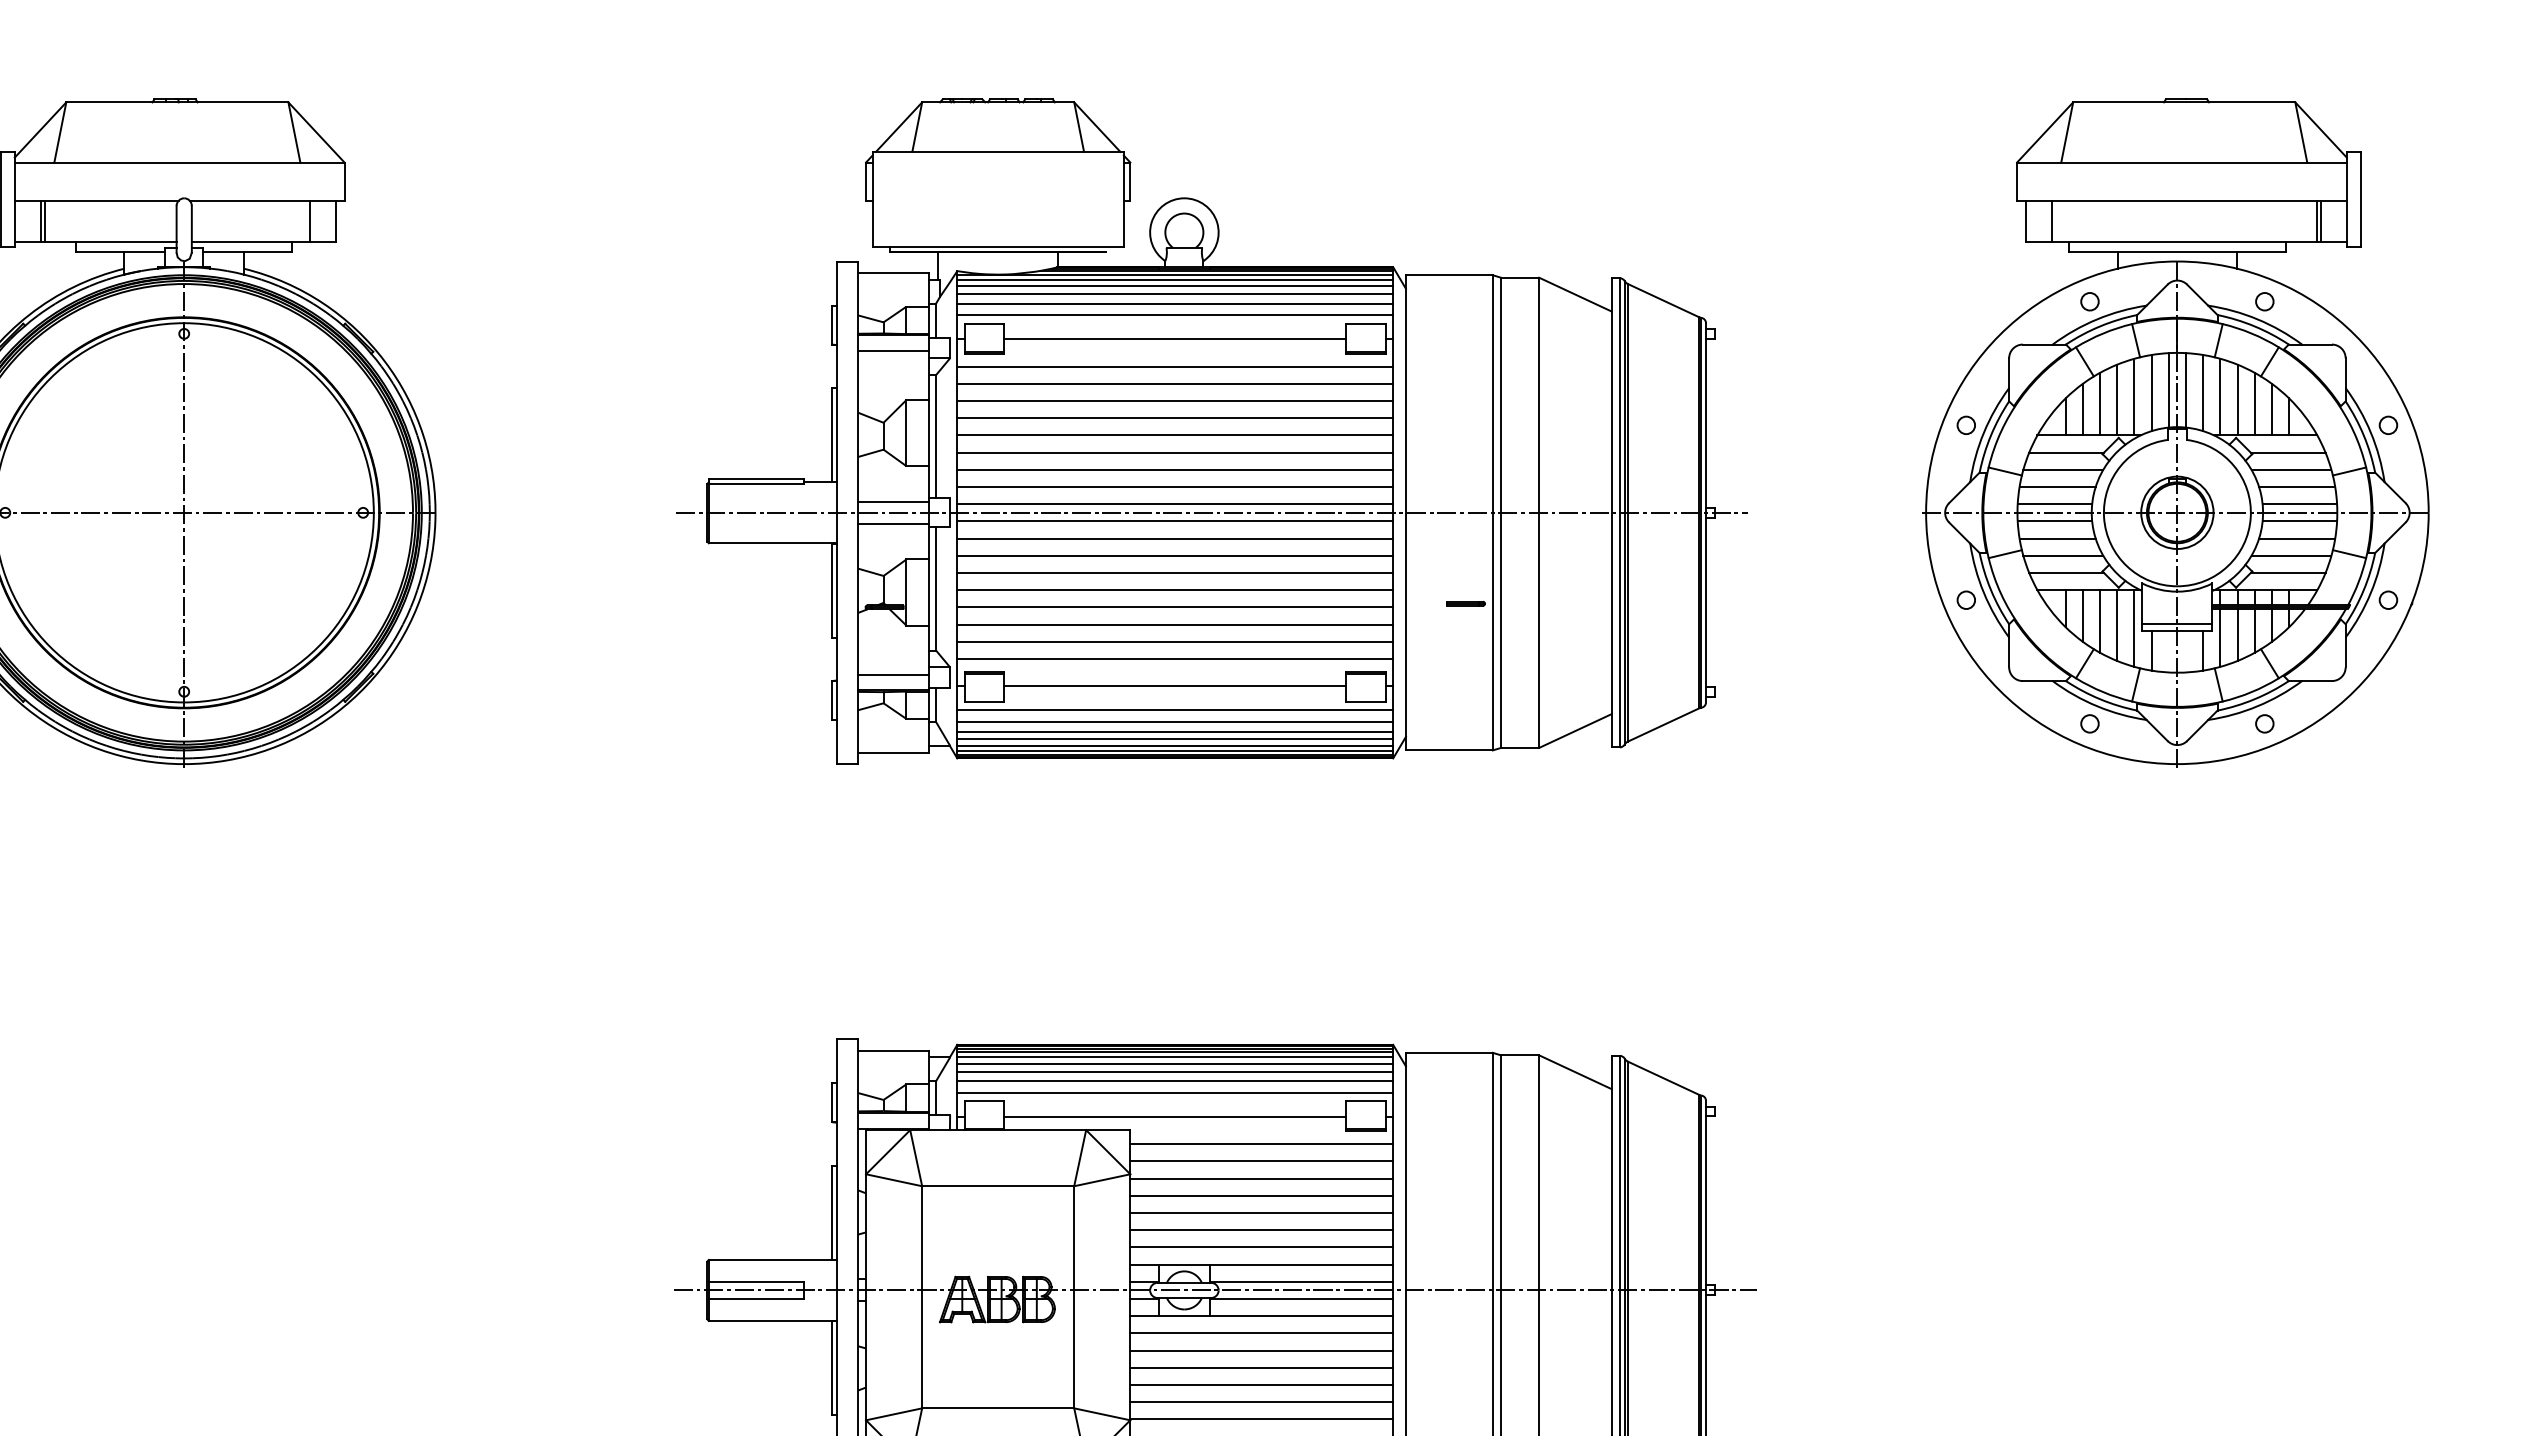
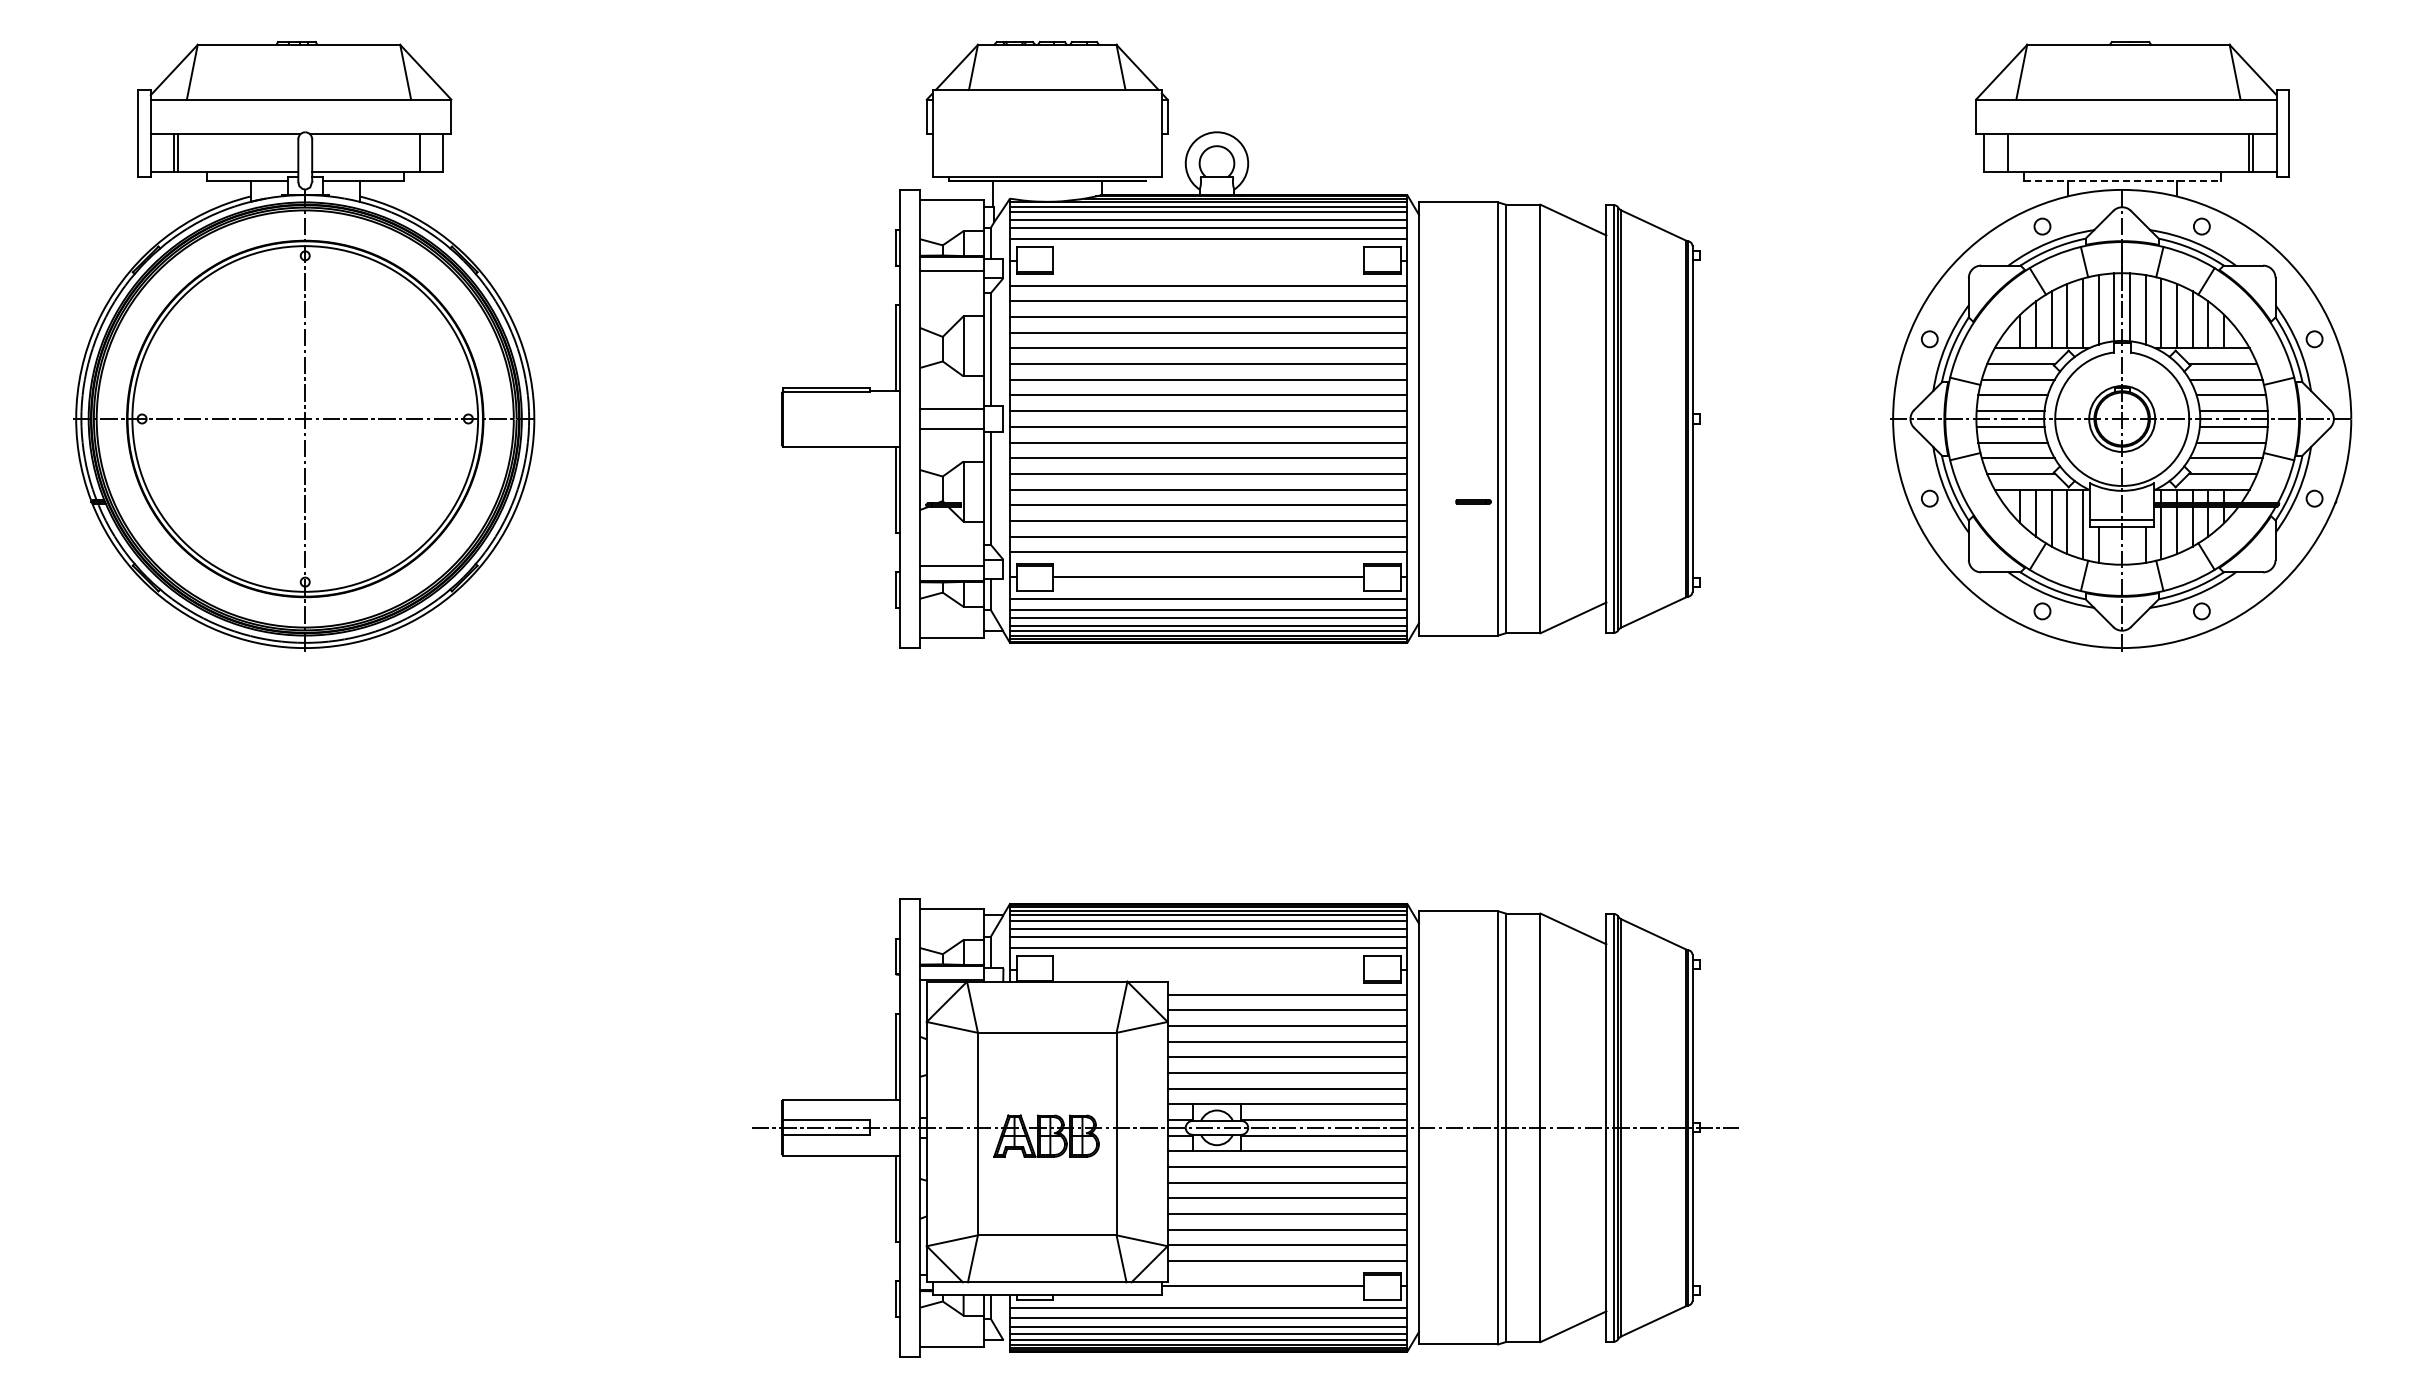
line: (2177, 251) -> (2122, 180), solid -> dashed
line: (1175, 338) -> (1208, 260), removed
line: (1211, 513) -> (1241, 419), removed
line: (1175, 1116) -> (1208, 969), removed

